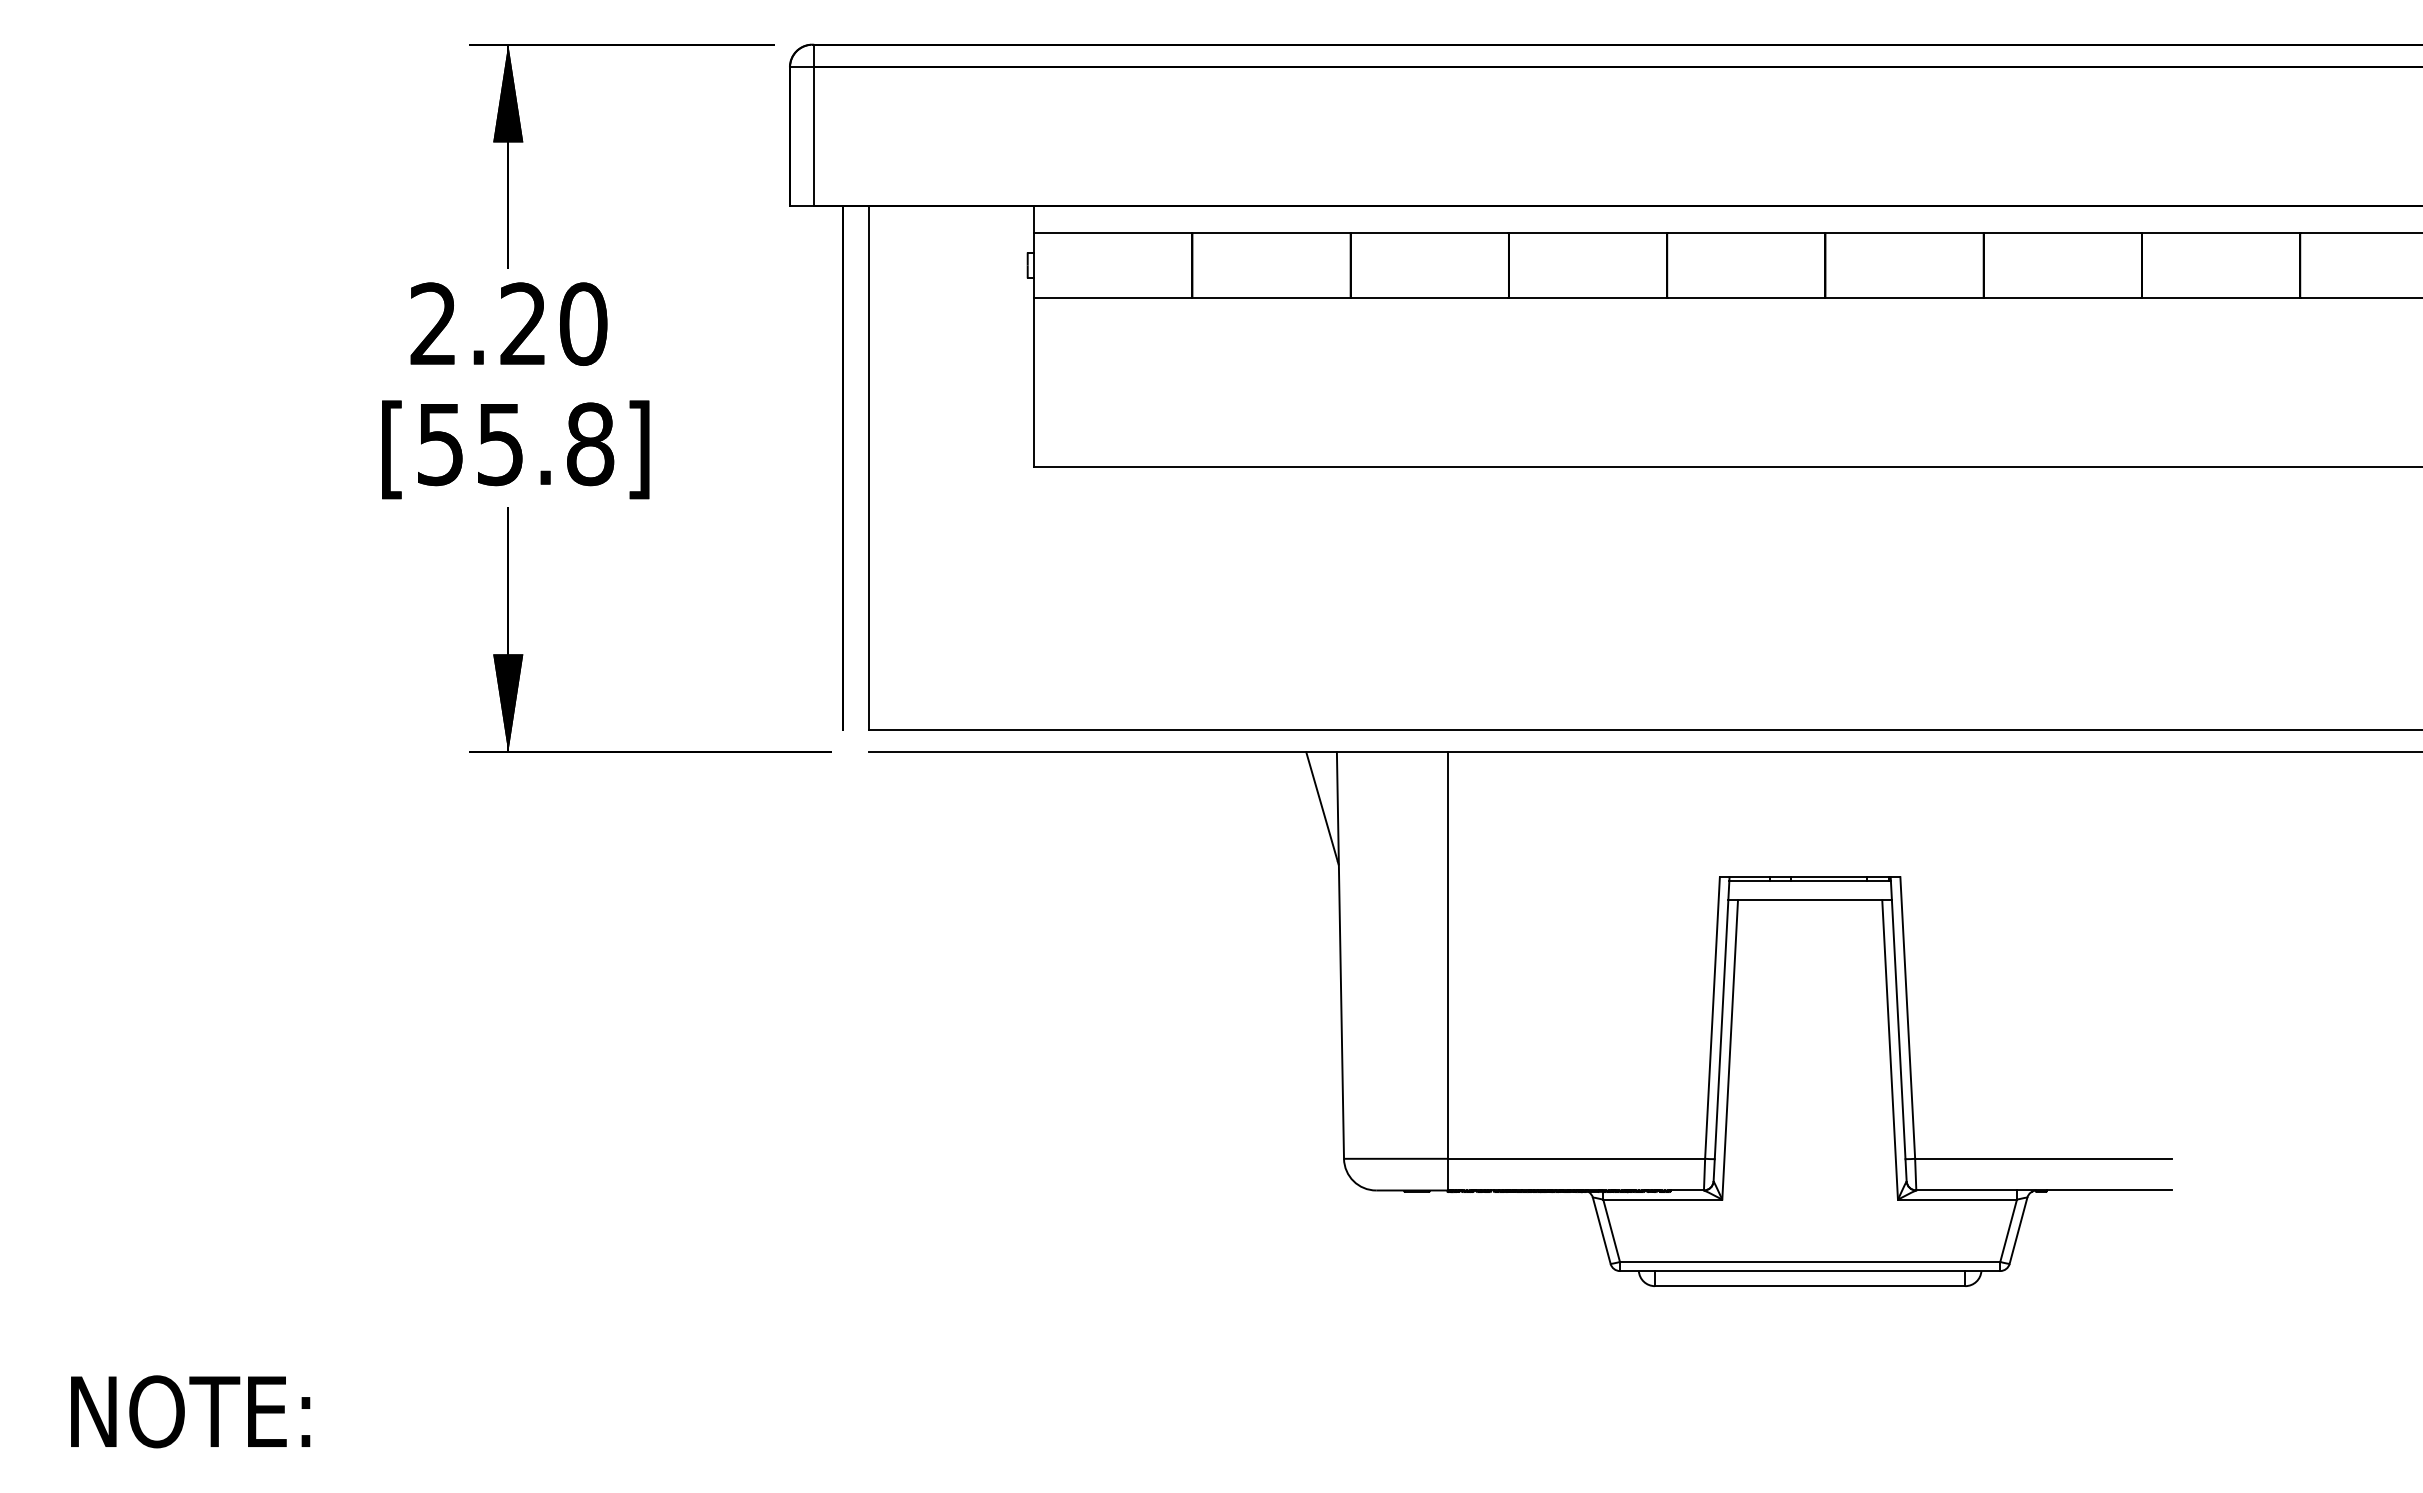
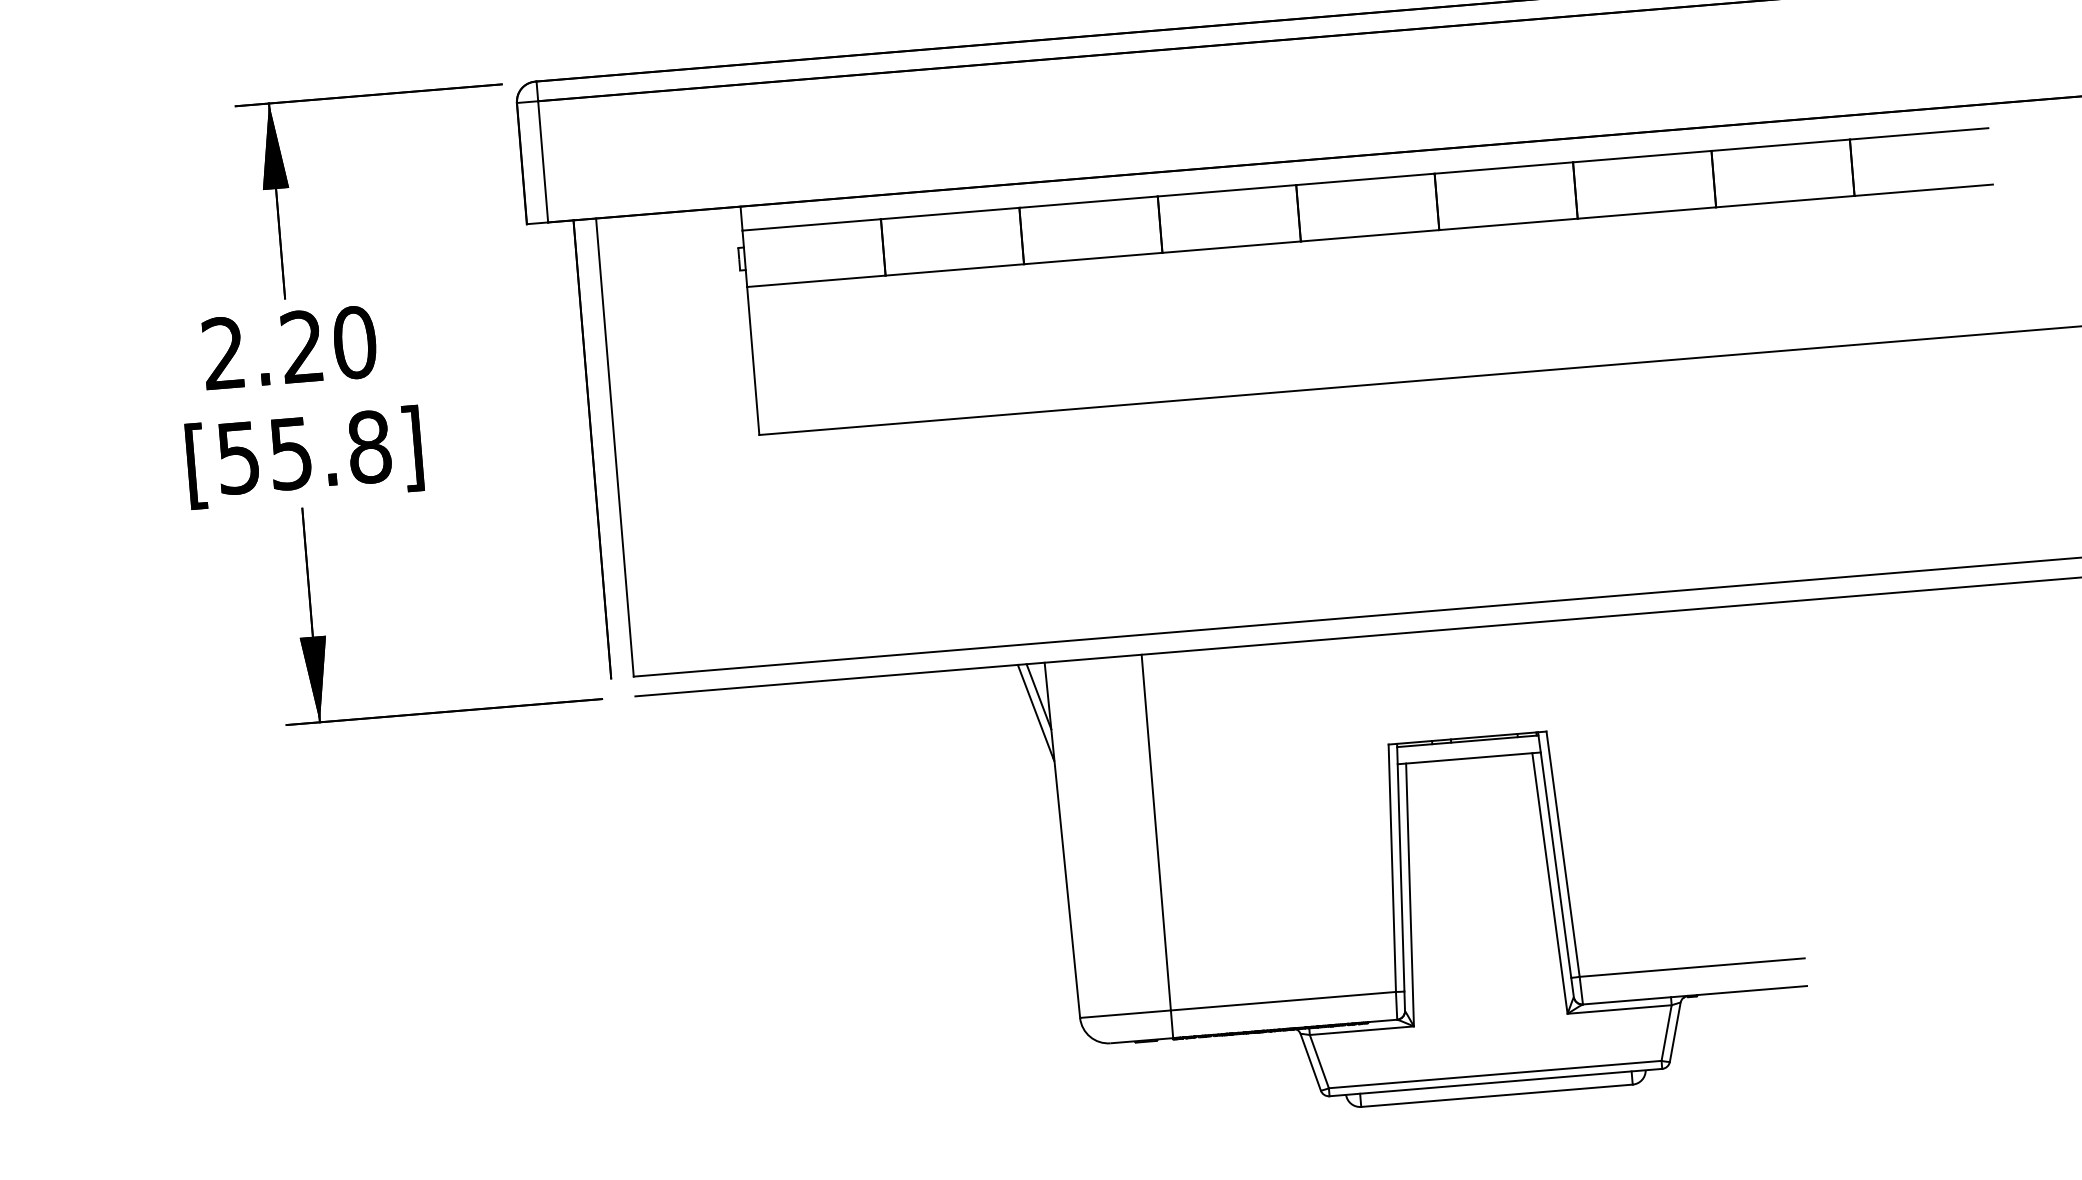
line: (1327, 790) -> (1039, 696), added

